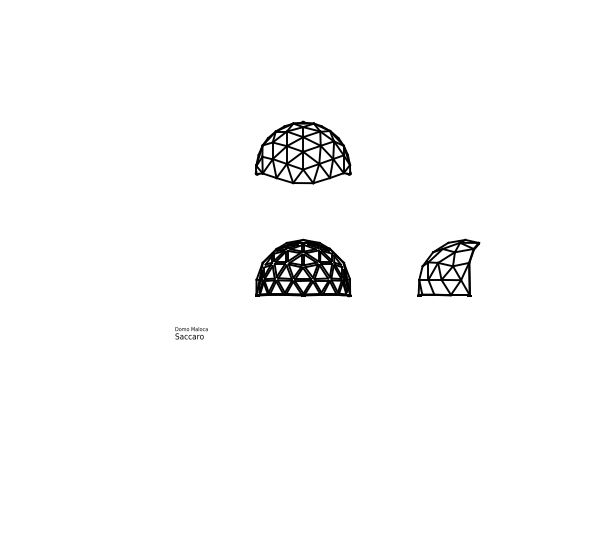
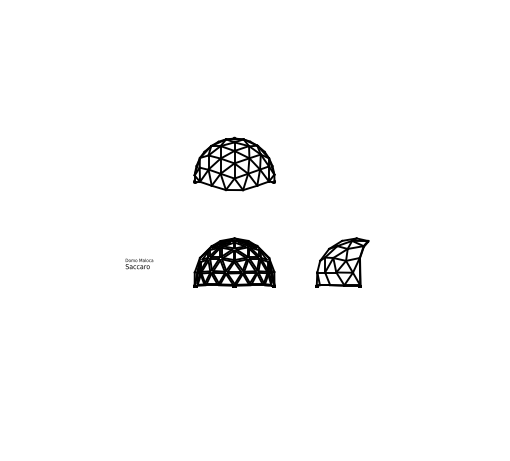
part: (448, 268) -> (342, 262), moved
text: (191, 332) -> (139, 263), moved

